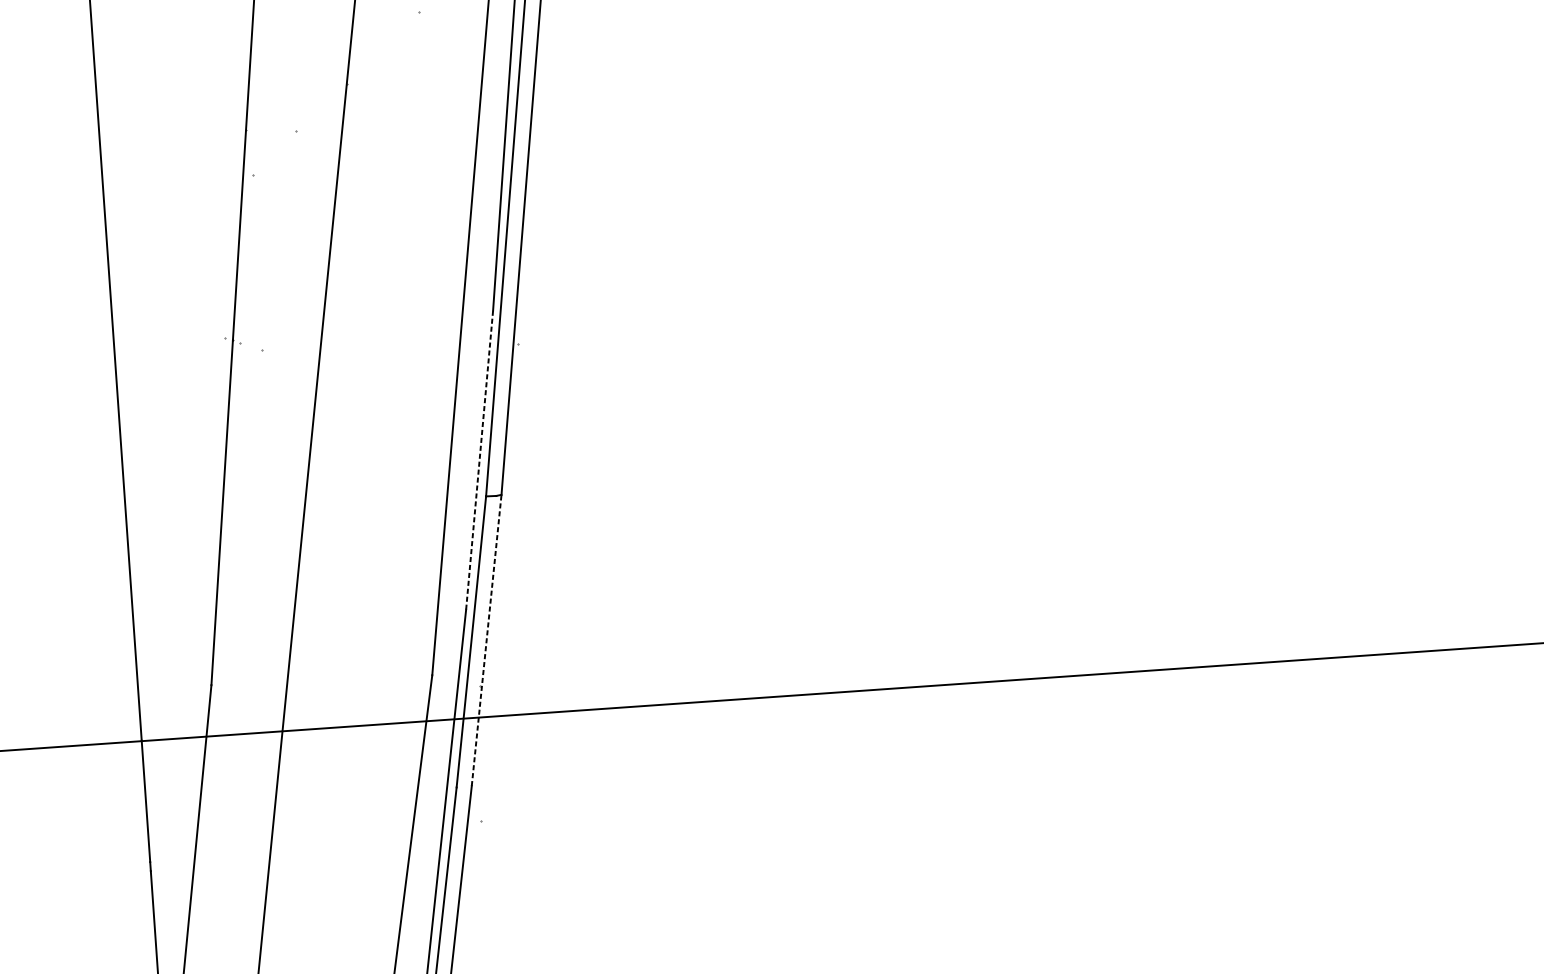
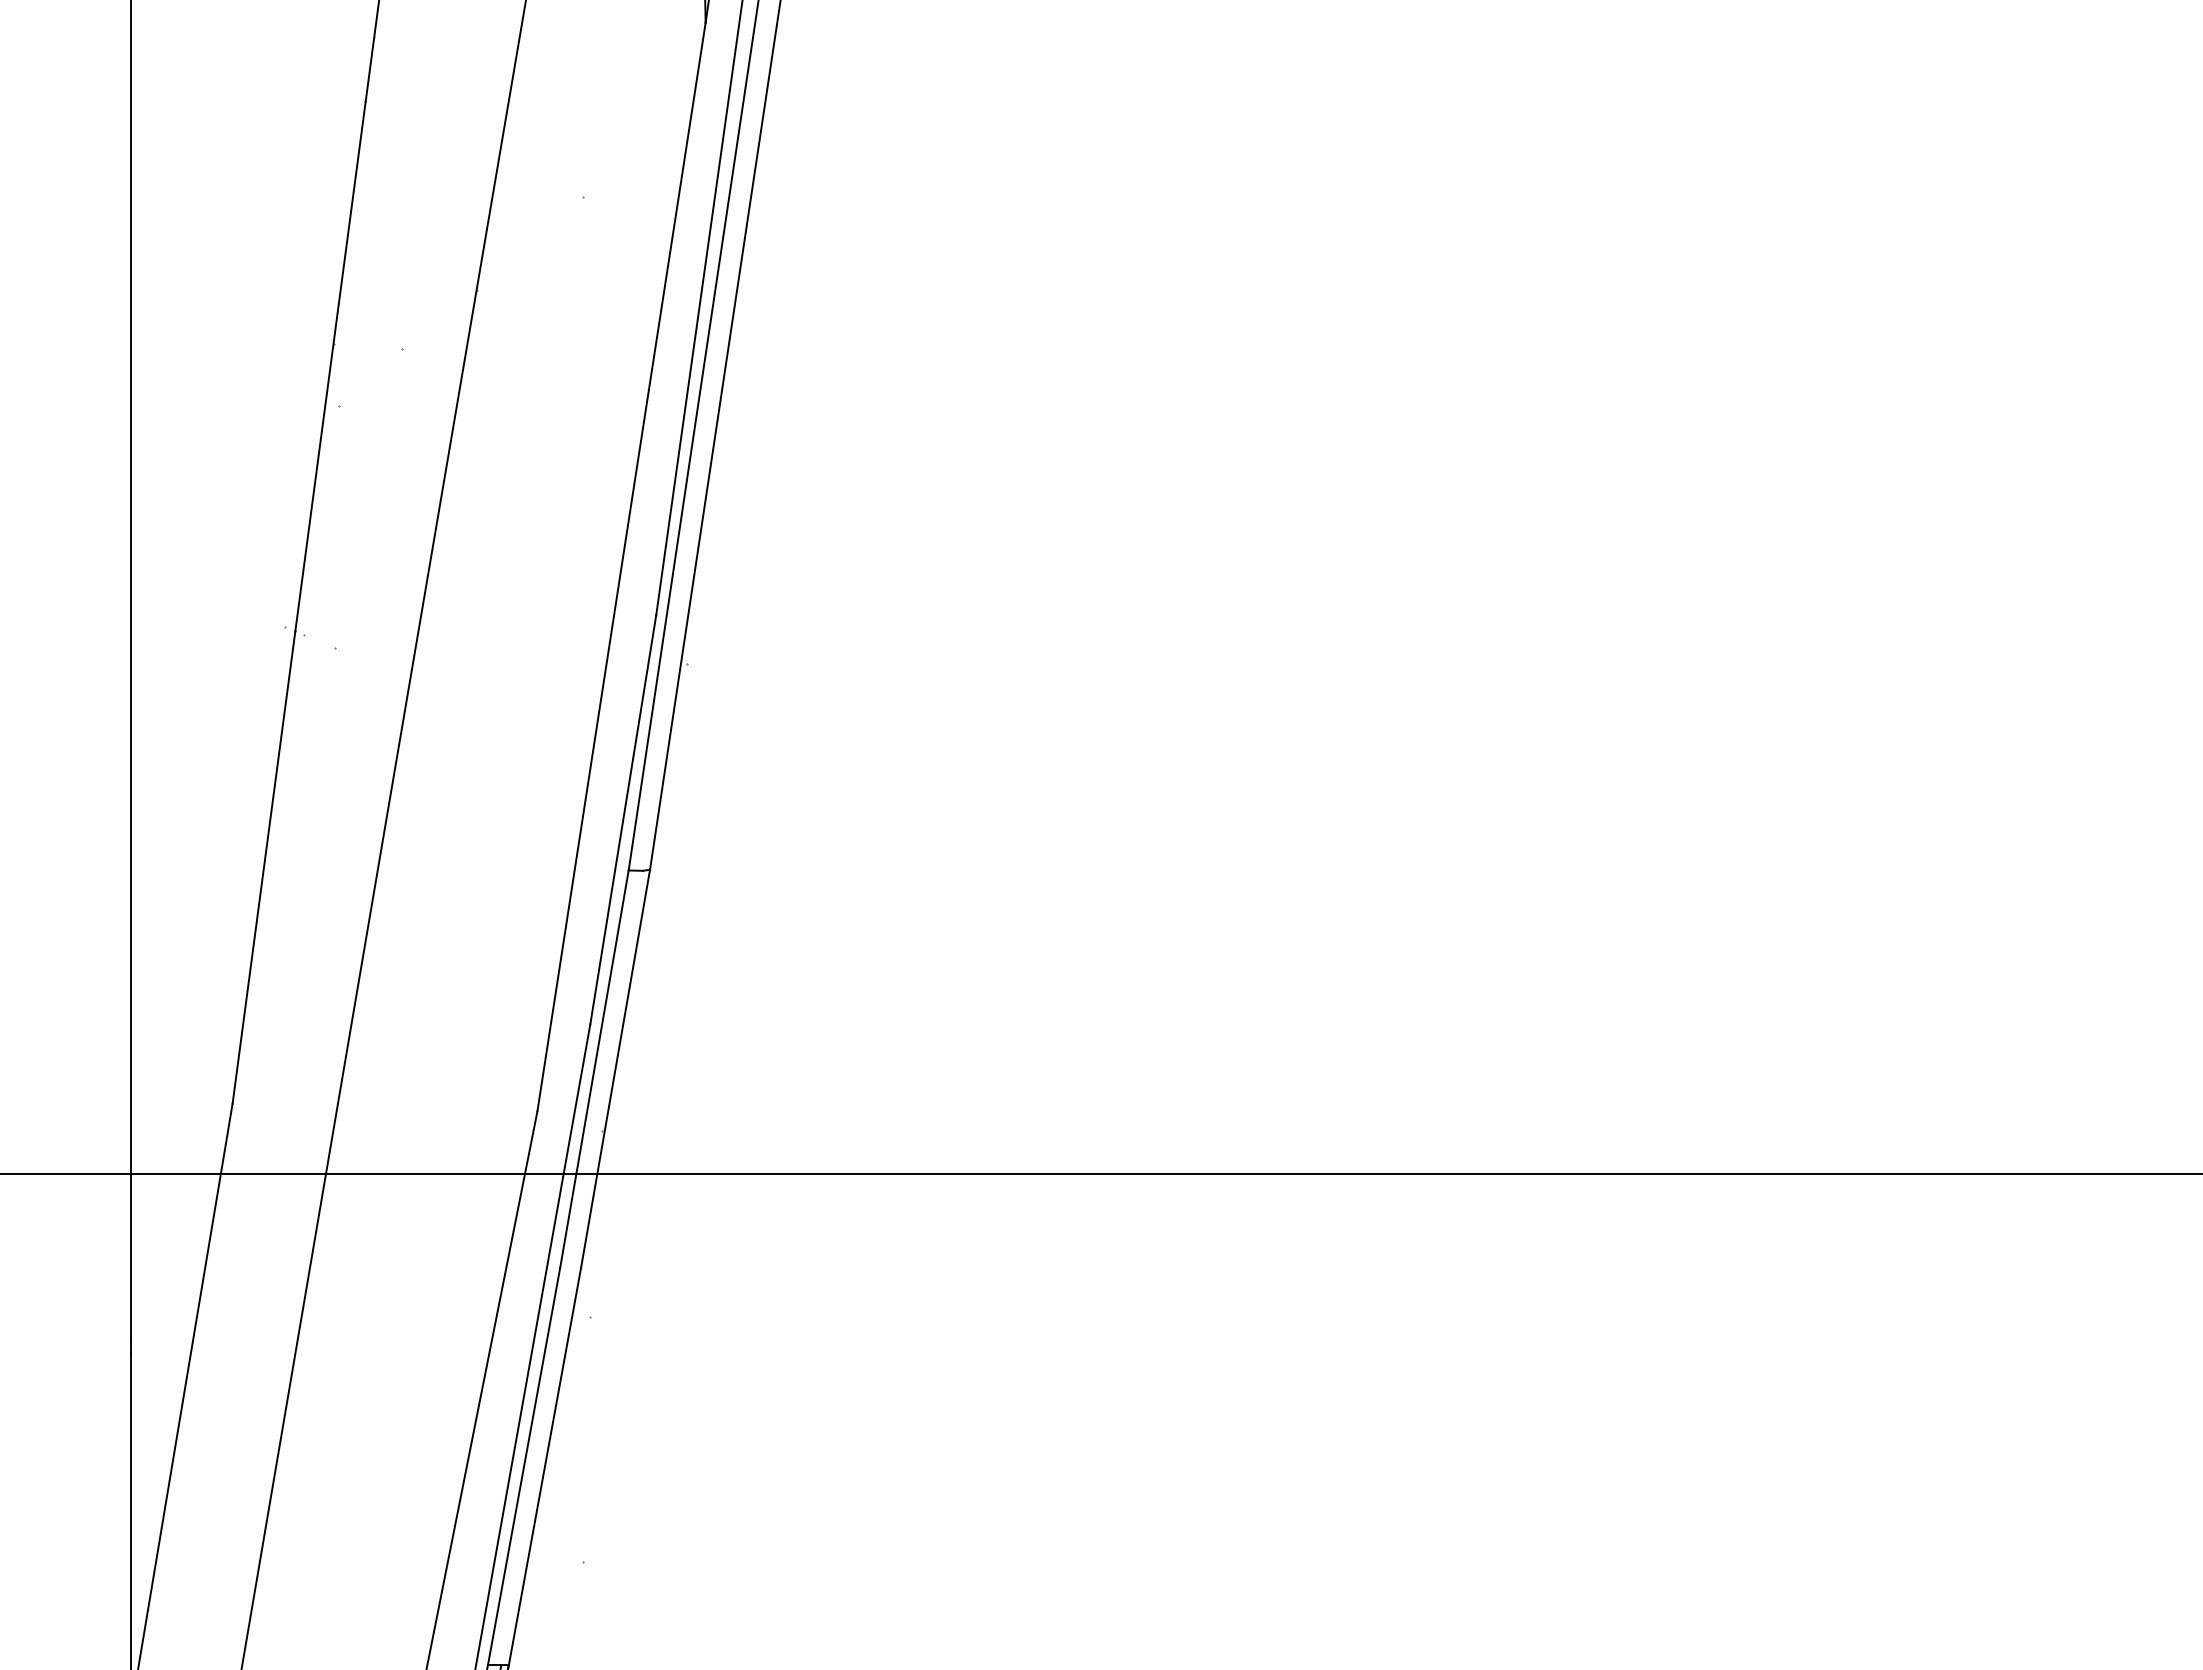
line: (479, 459) -> (623, 819), dashed -> solid
line: (486, 640) -> (615, 1068), dashed -> solid

